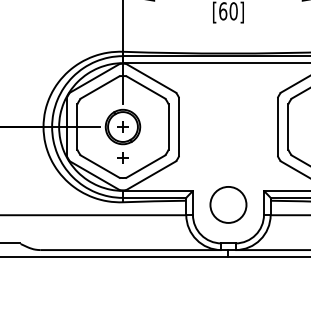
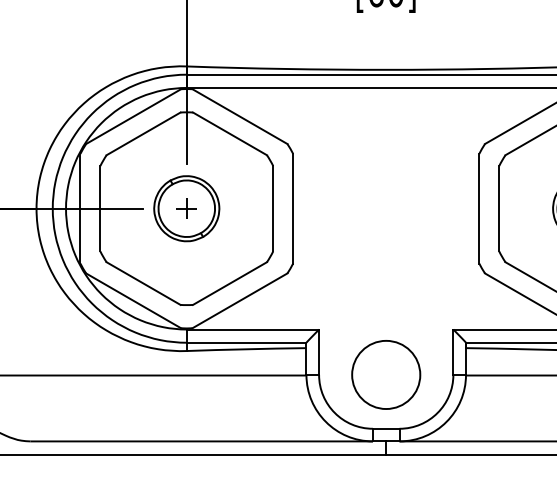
part: (122, 157) -> (185, 266), removed
circle: (228, 204) -> (386, 374), moved

